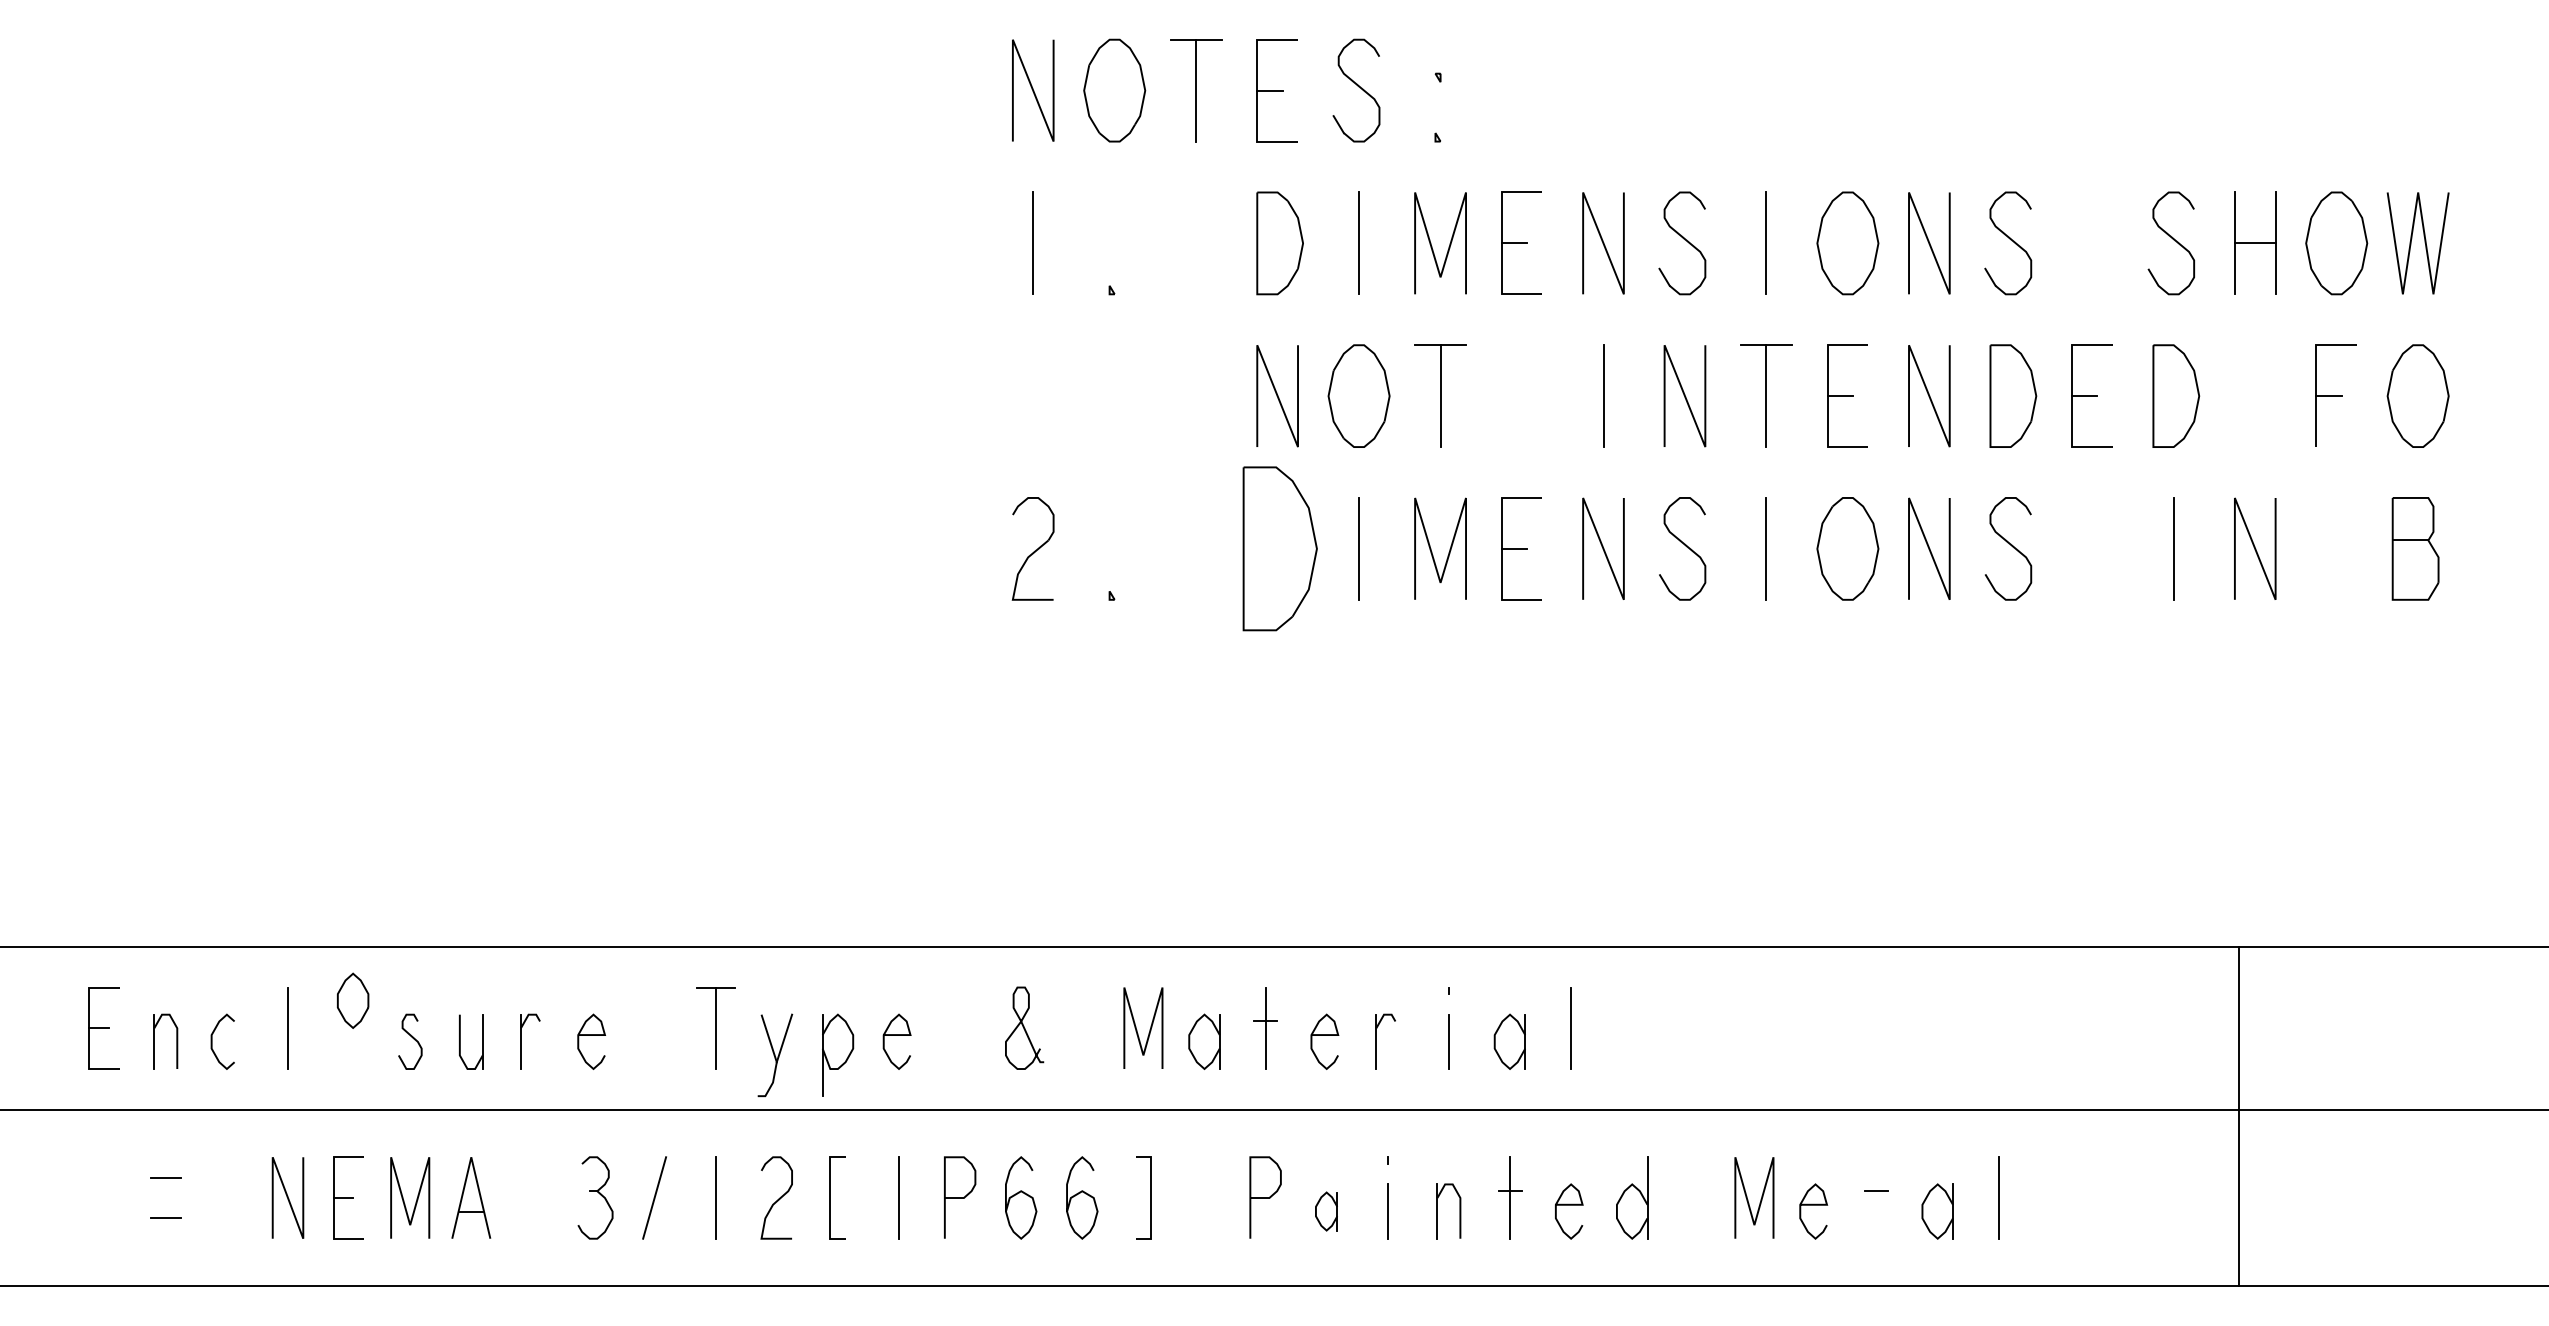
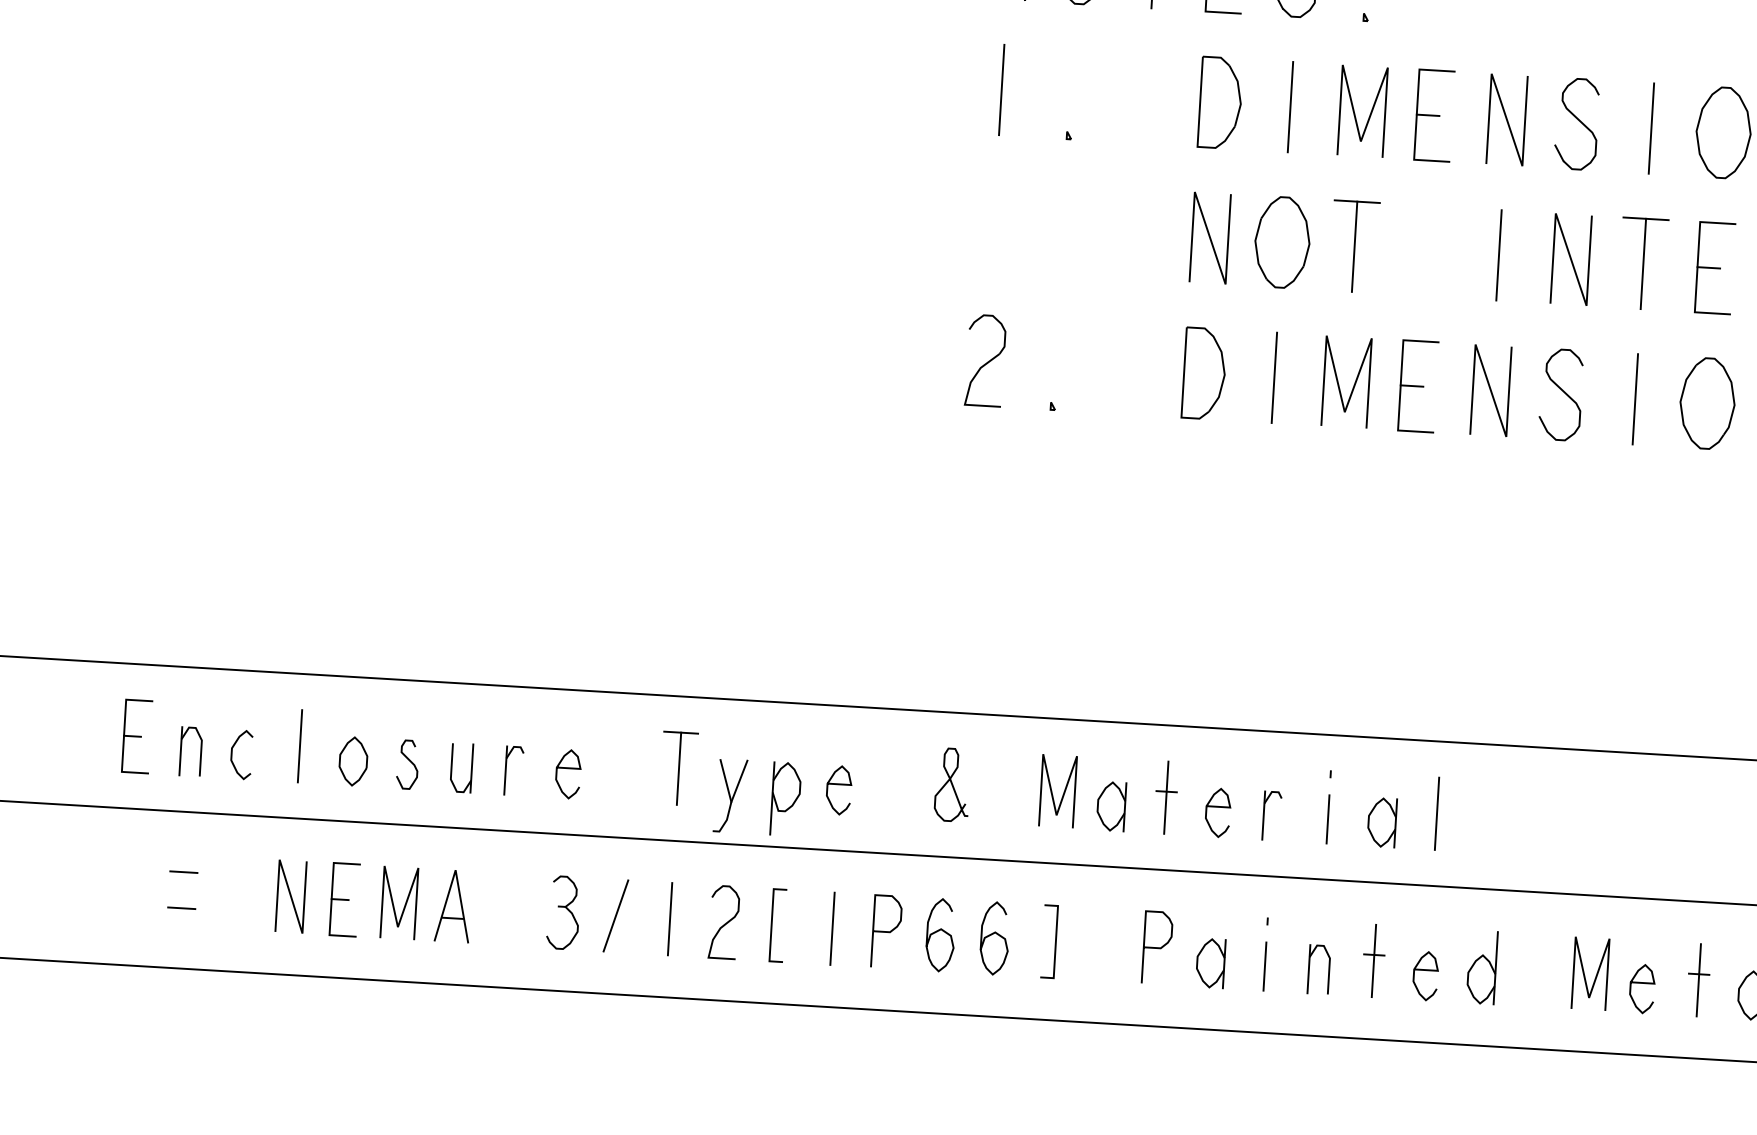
part: (1279, 548) -> (1203, 373), size x0.62
part: (353, 1000) -> (353, 761), moved
line: (1876, 1197) -> (1698, 979), added
part: (1326, 1211) -> (1210, 963), size x1.43

